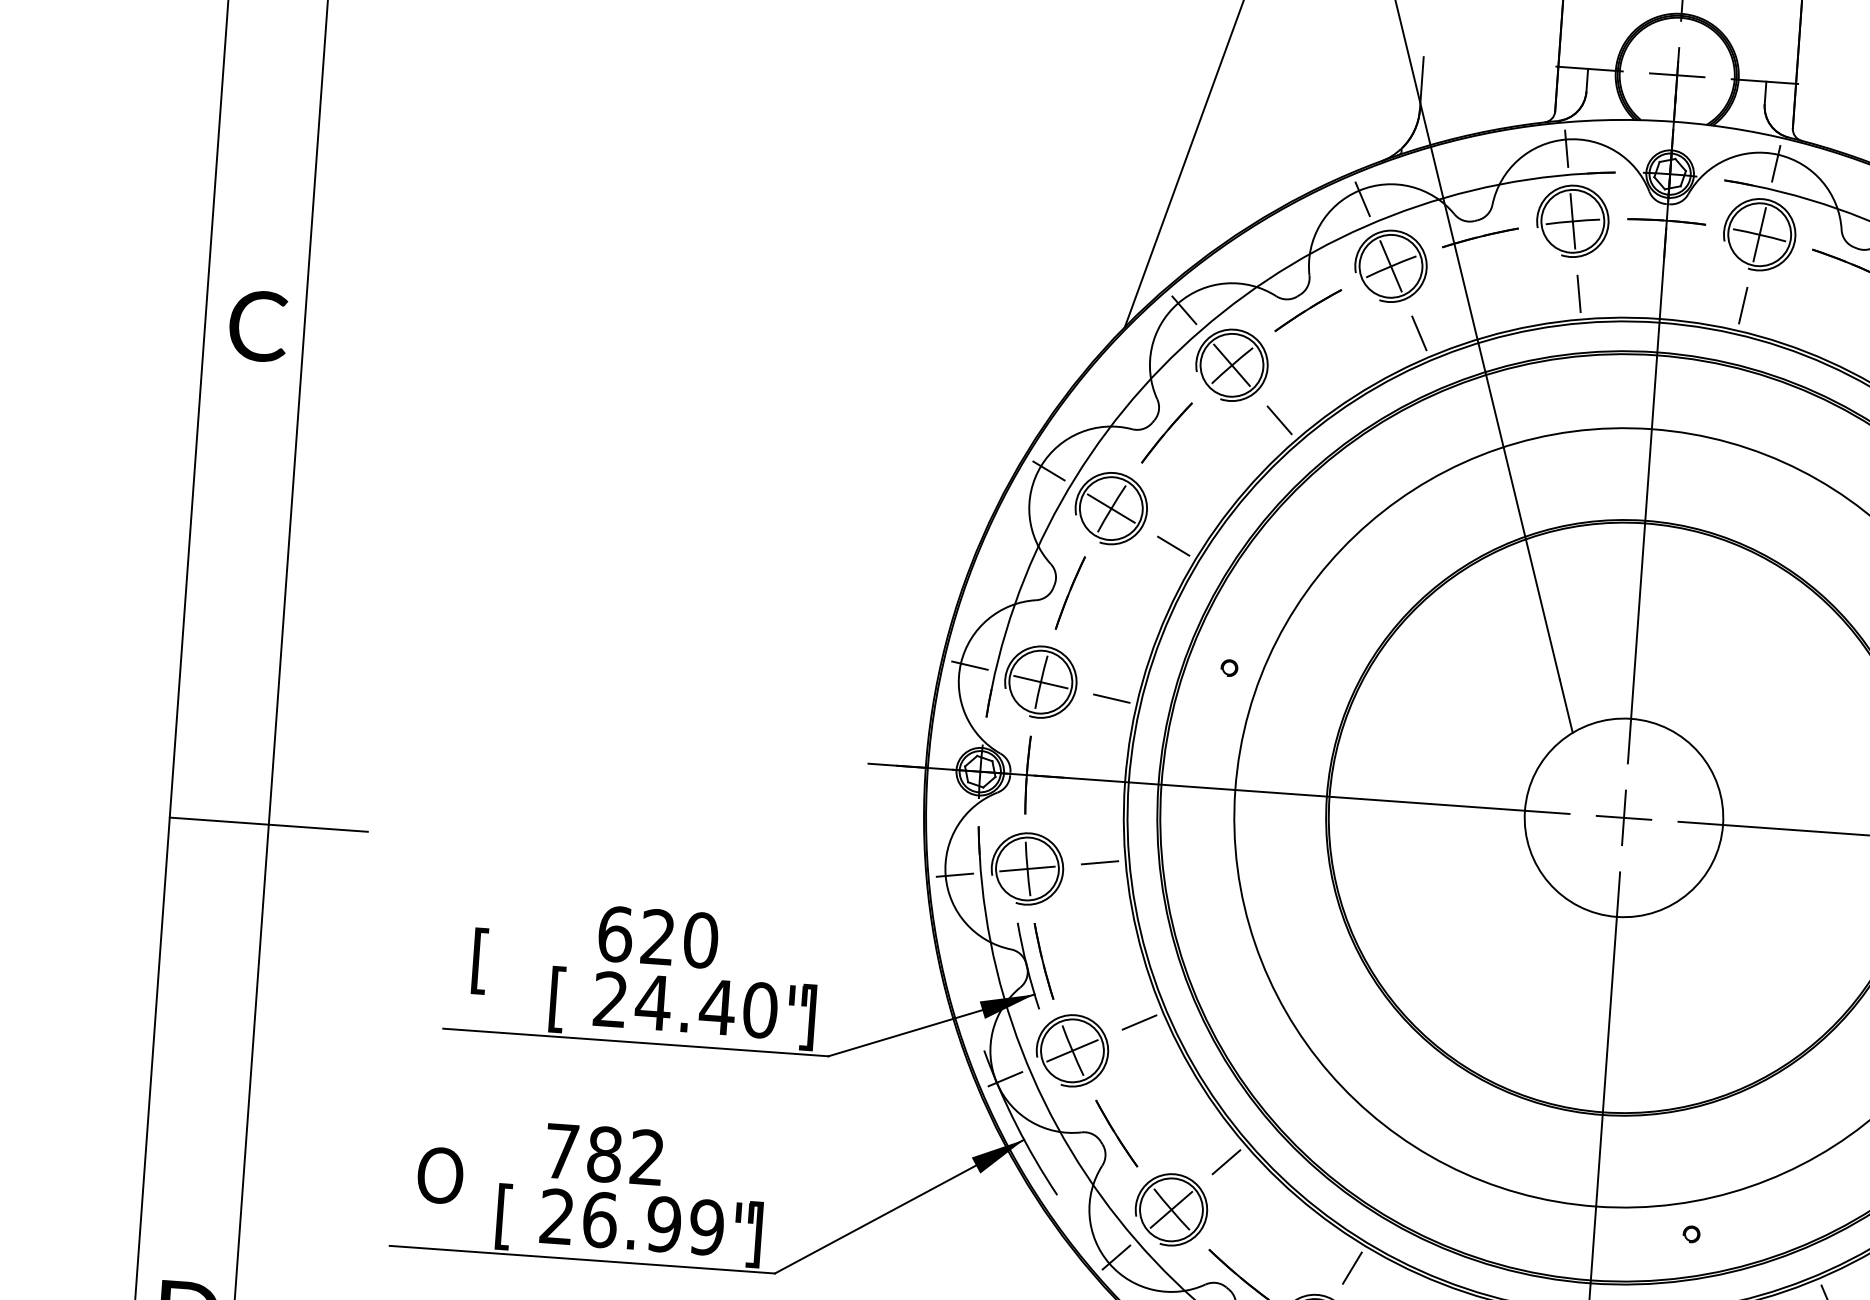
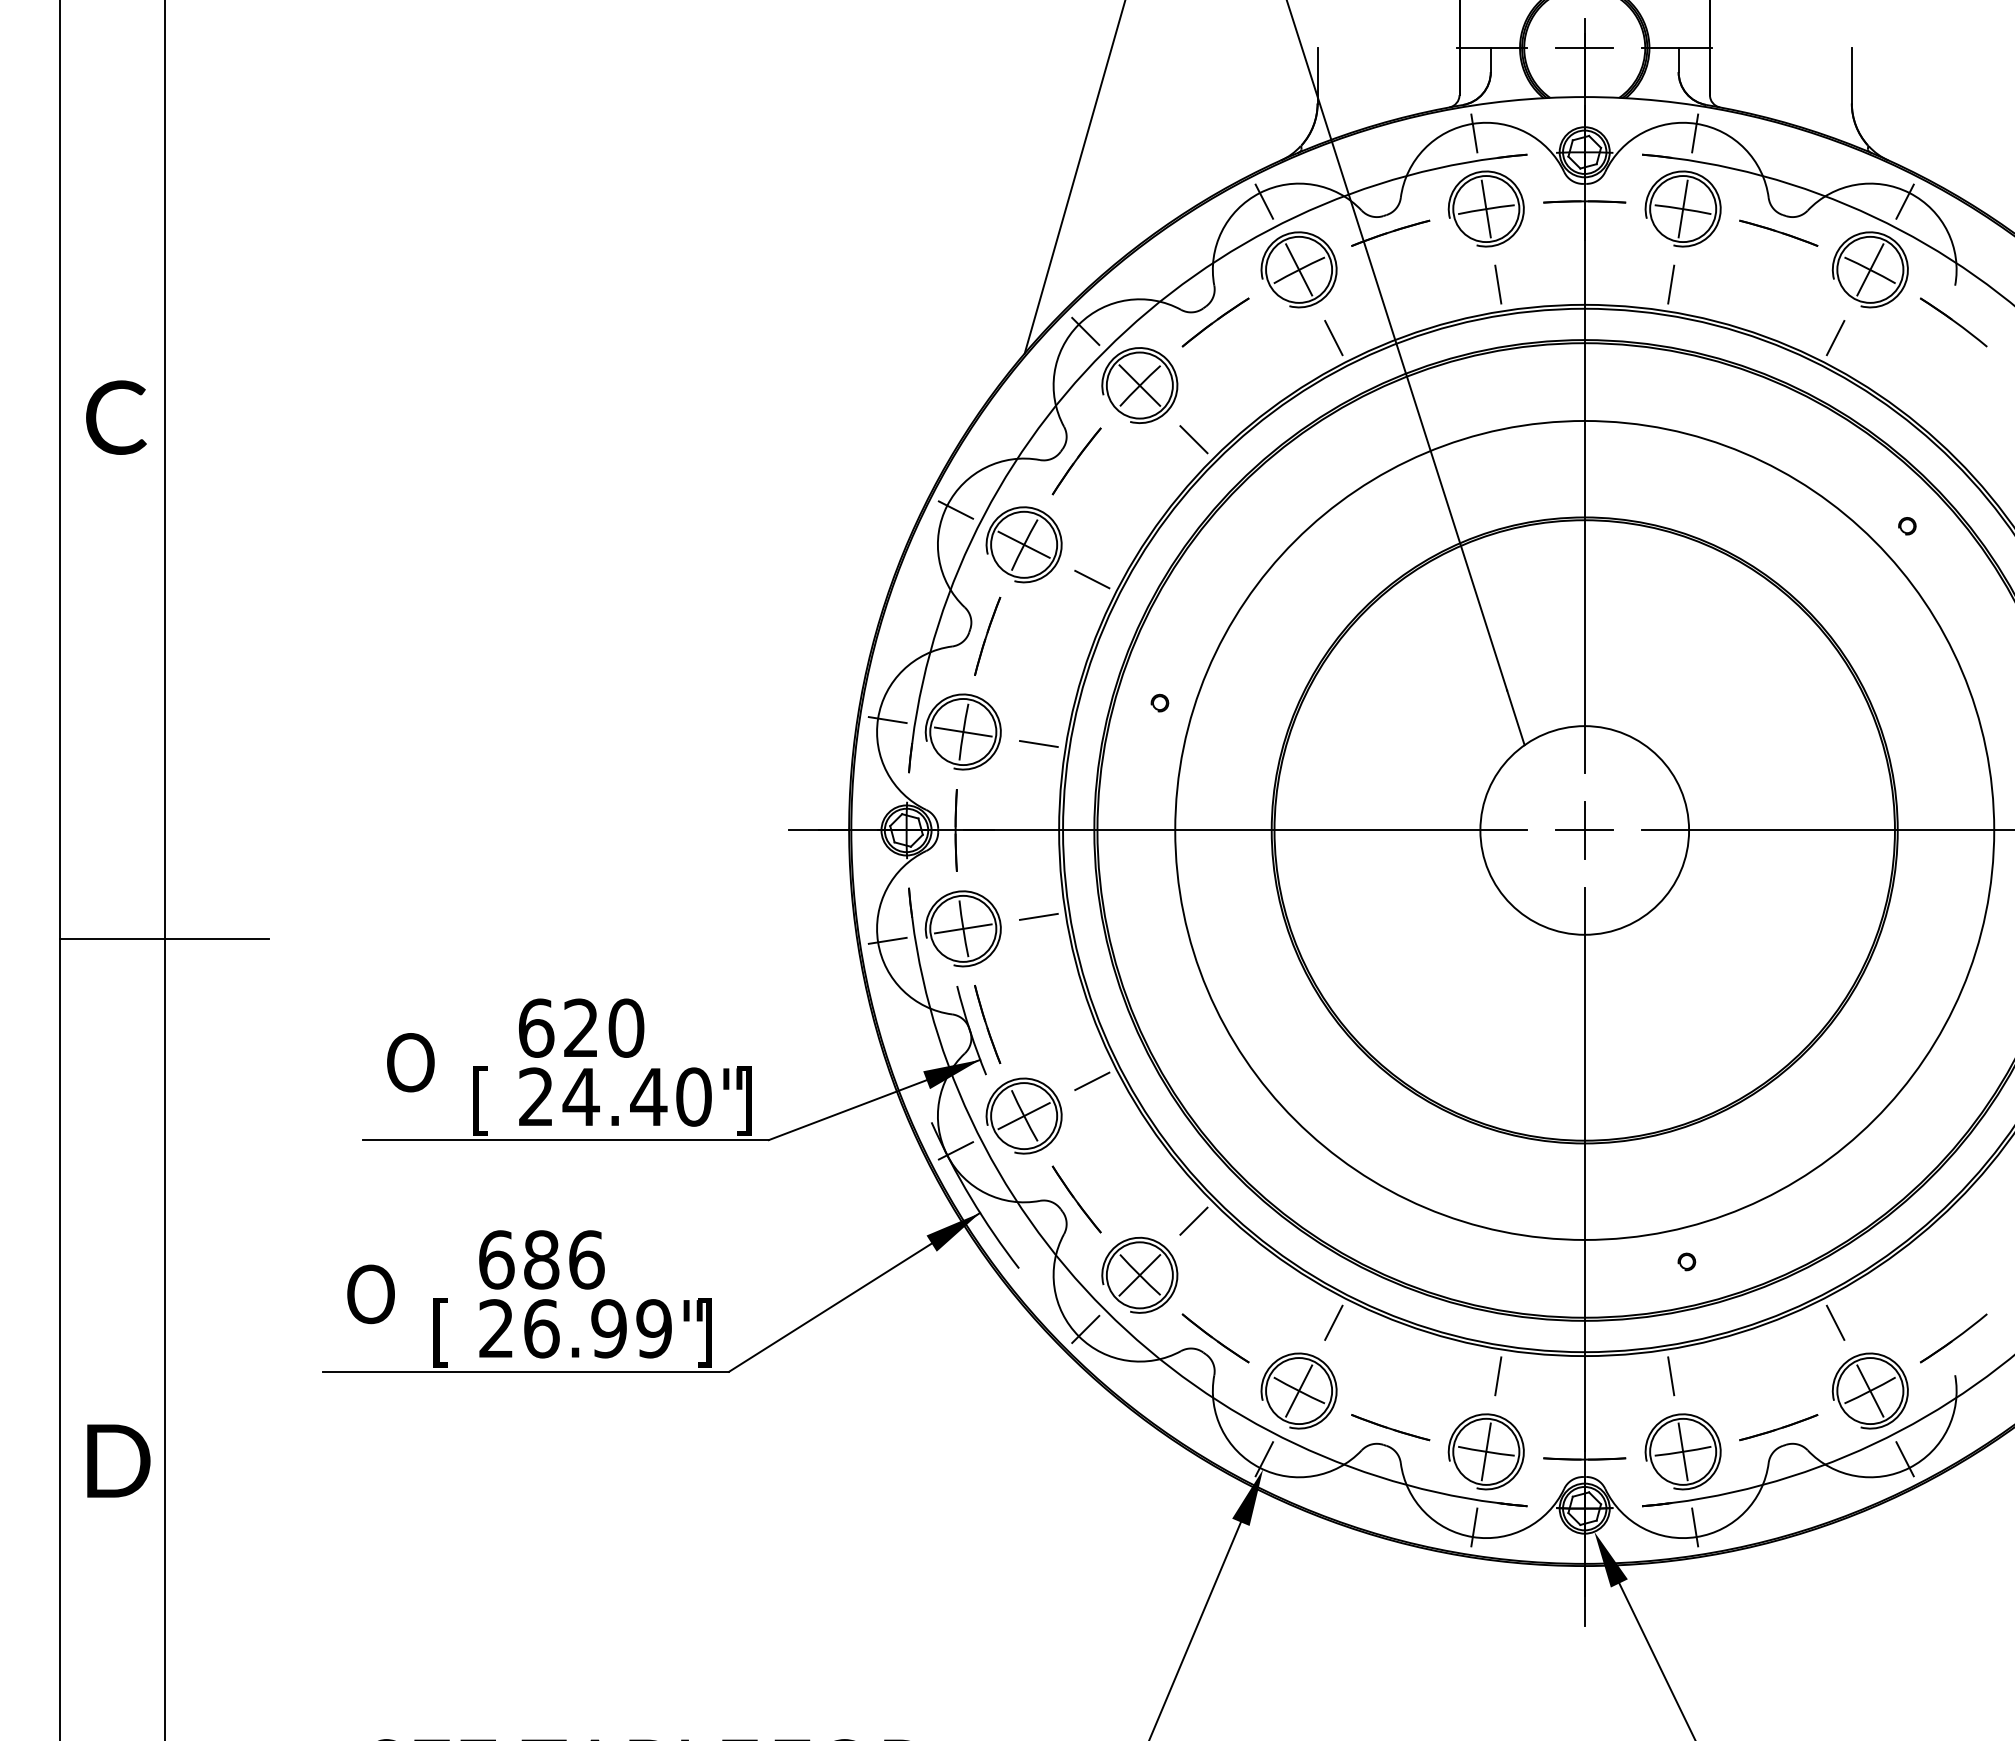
text: (493, 962) -> (410, 1066), [ -> O
text: (604, 1154) -> (541, 1259), 782 -> 686

